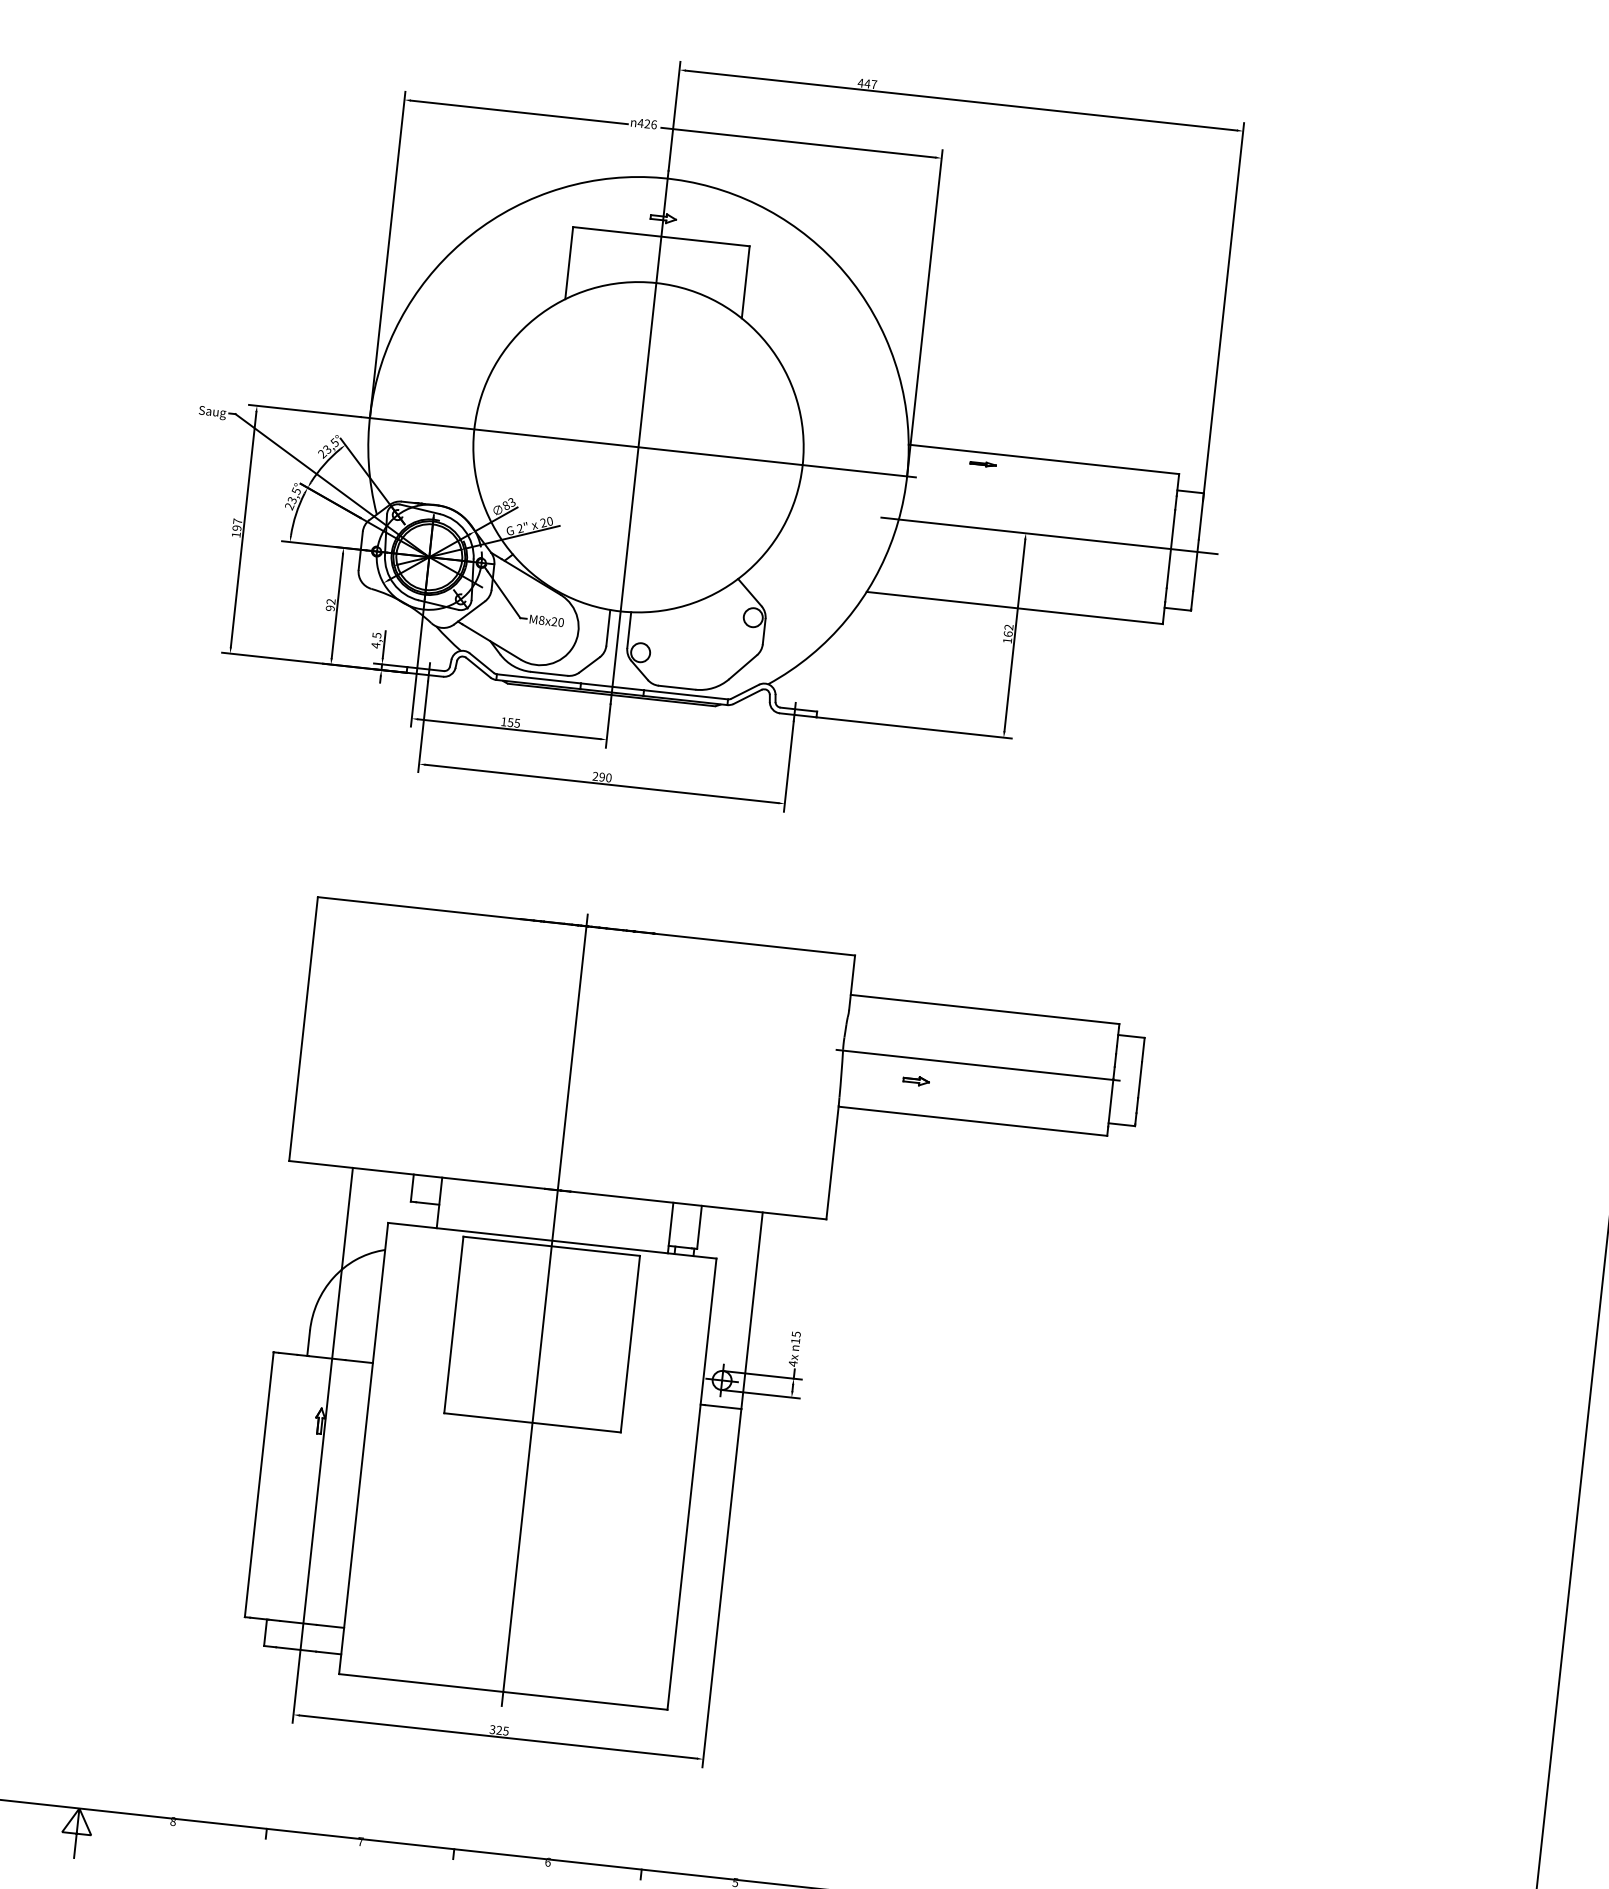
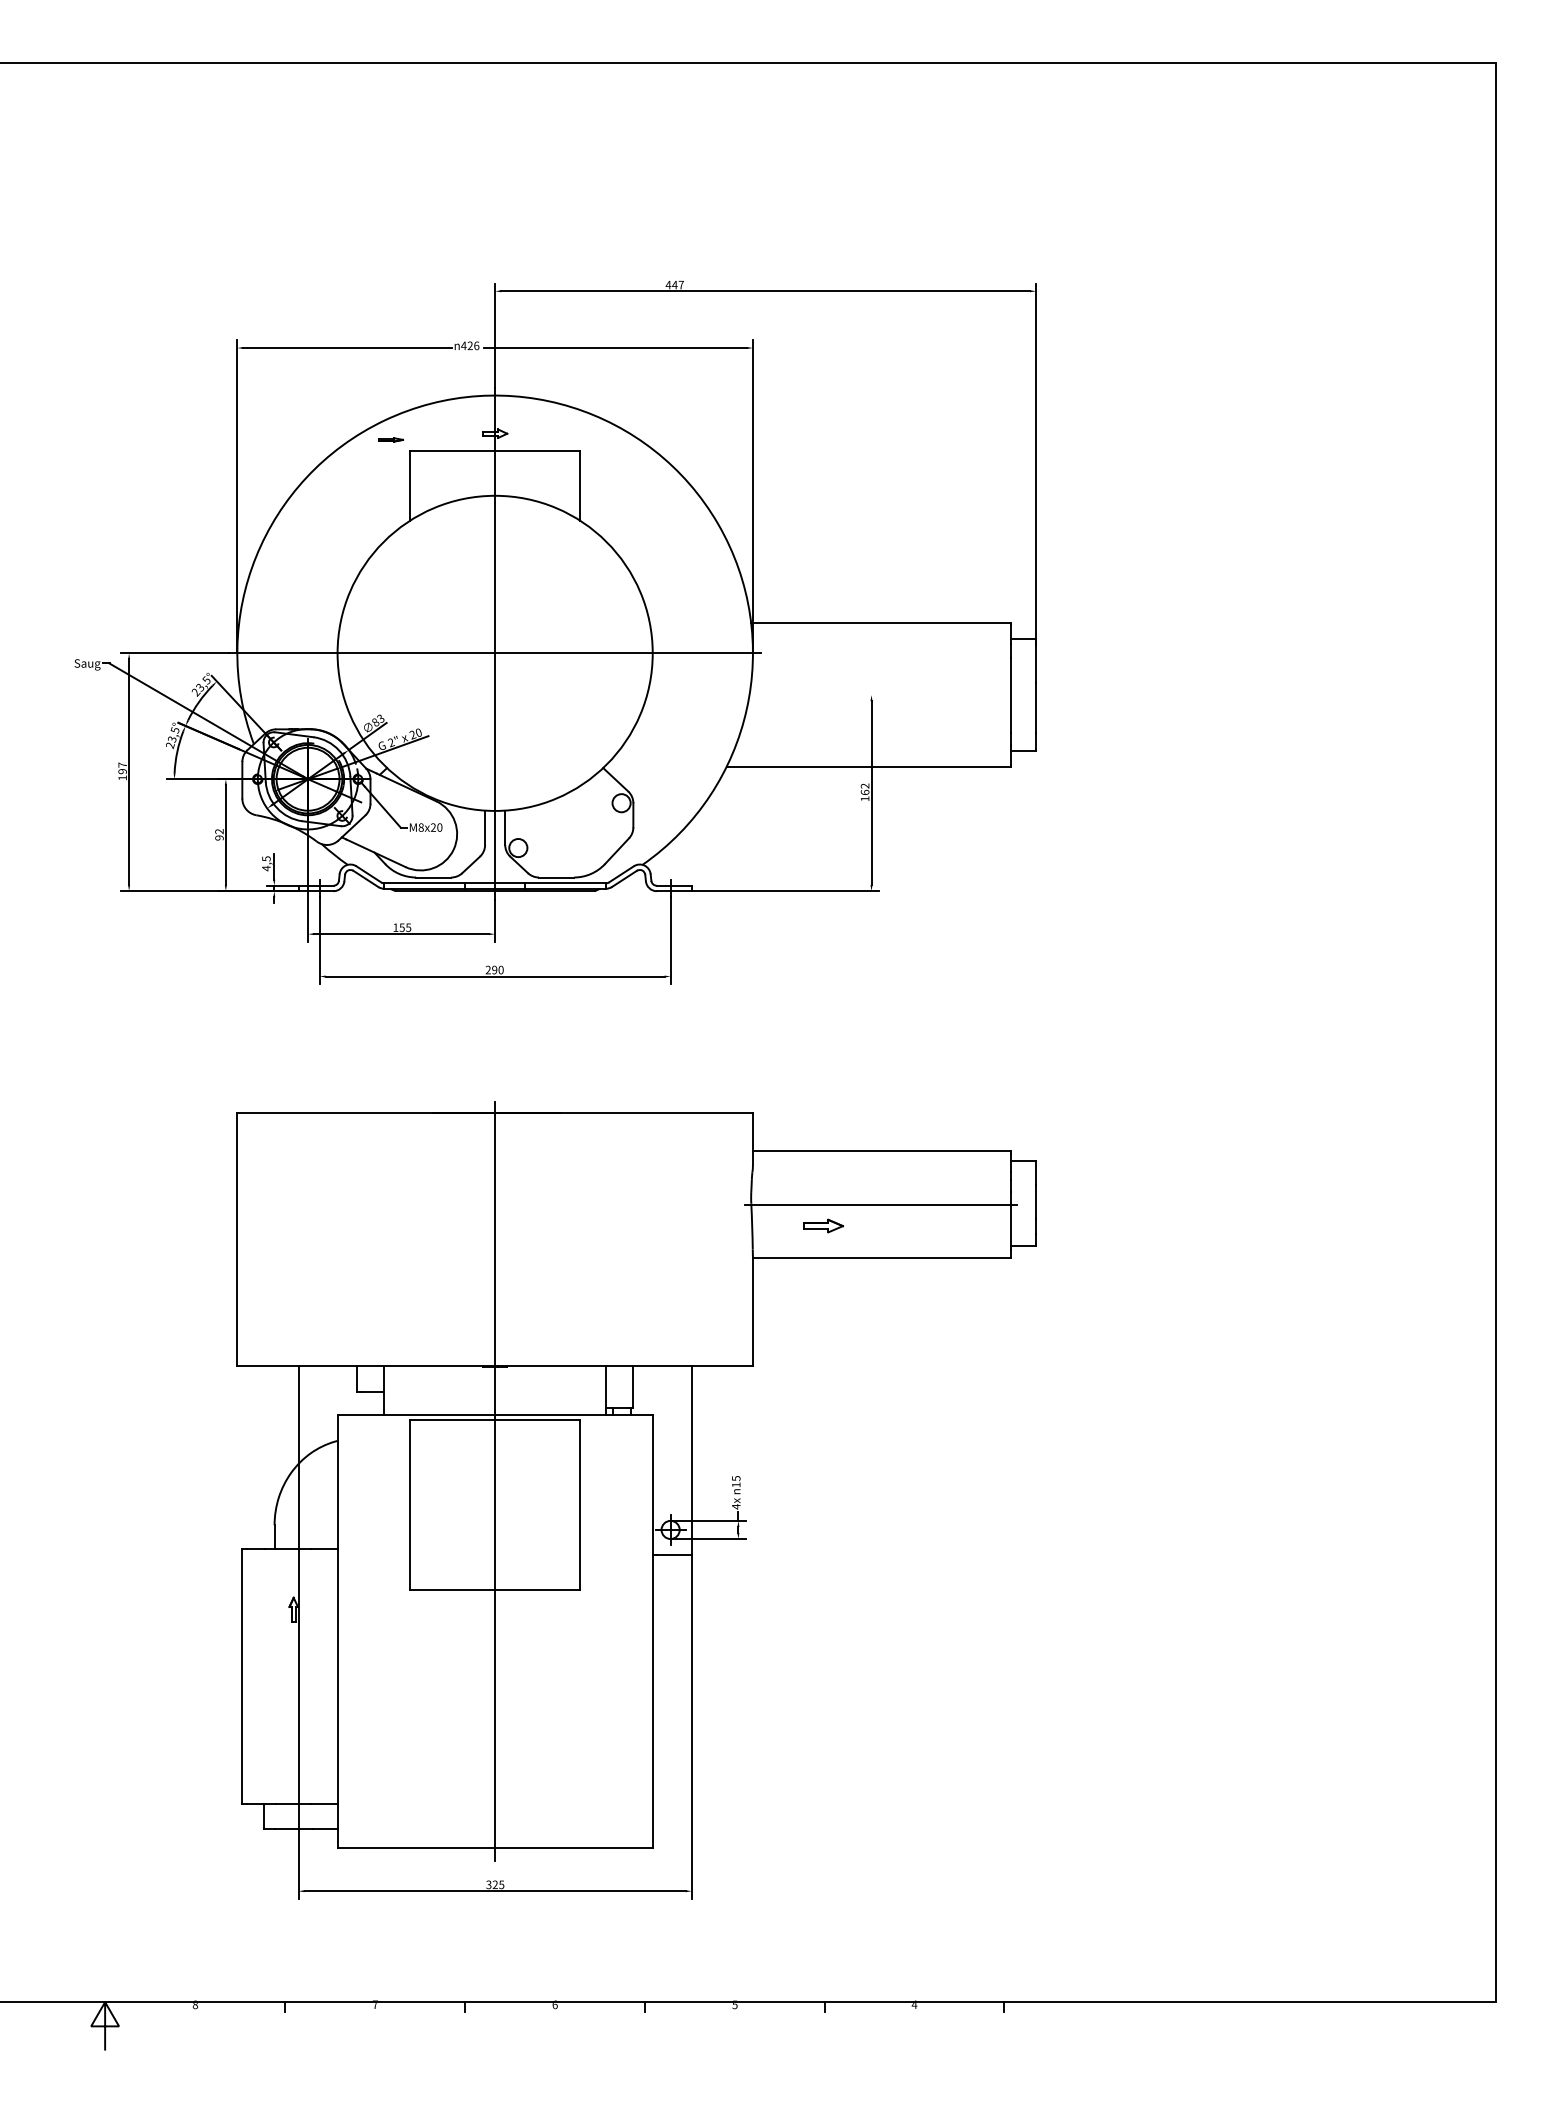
part: (982, 463) -> (390, 439), moved
line: (1048, 536) -> (893, 695), removed
part: (916, 1080) -> (824, 1225), size x1.6

